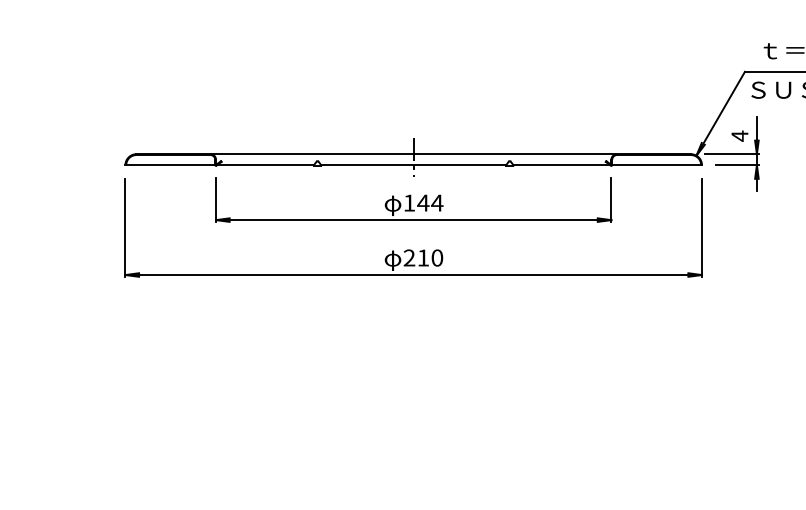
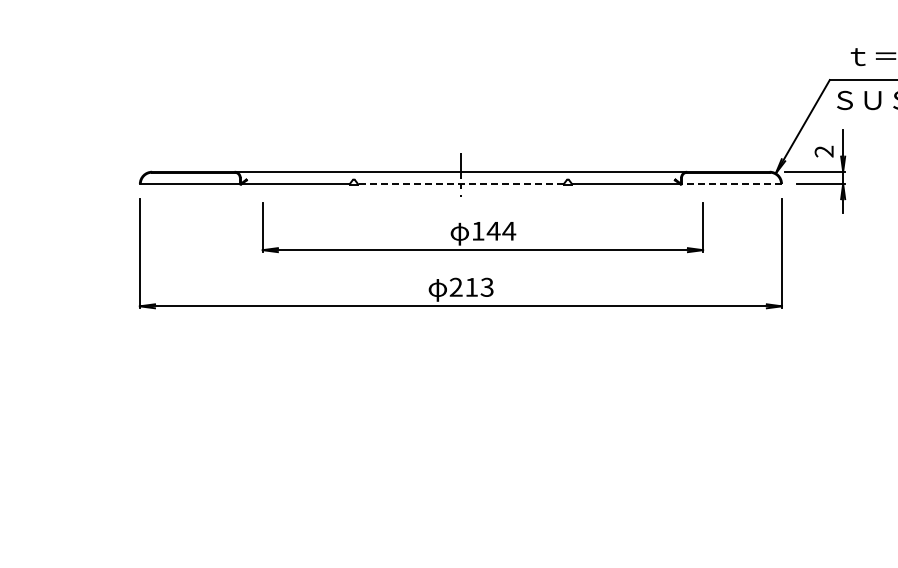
text: (739, 136) -> (823, 151), 4 -> 2
line: (413, 165) -> (460, 184), solid -> dashed
line: (657, 165) -> (732, 184), solid -> dashed
part: (413, 199) -> (482, 227), moved
text: (436, 257) -> (486, 286), 210 -> 213

